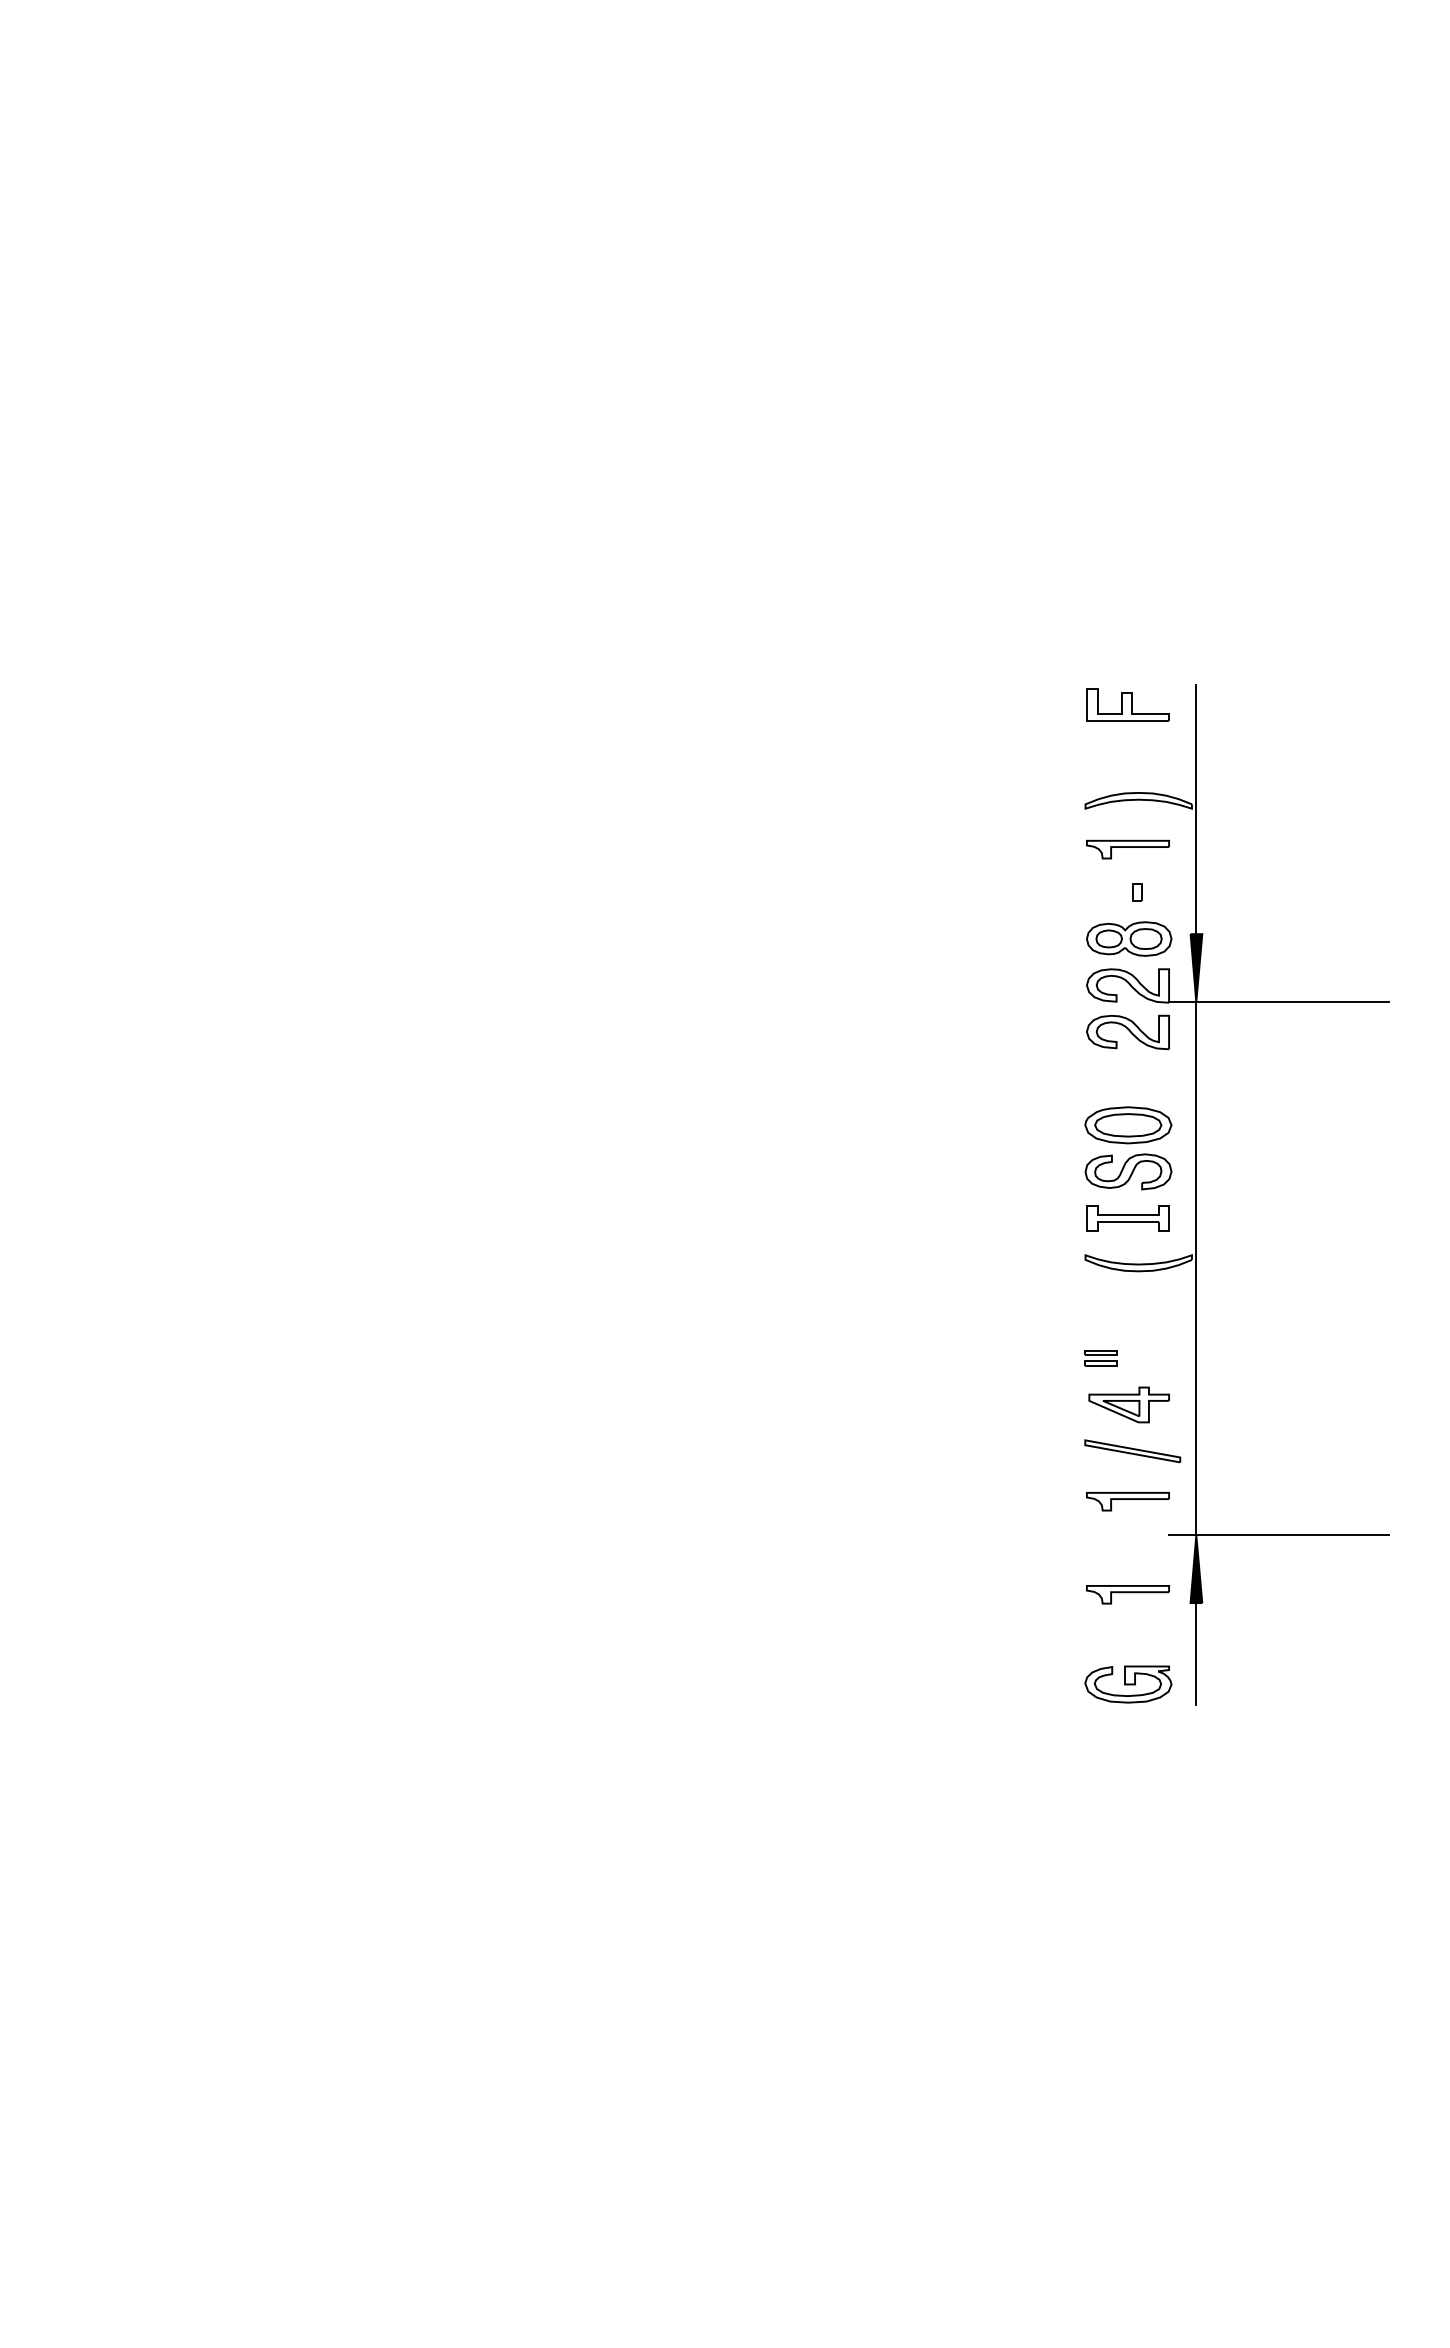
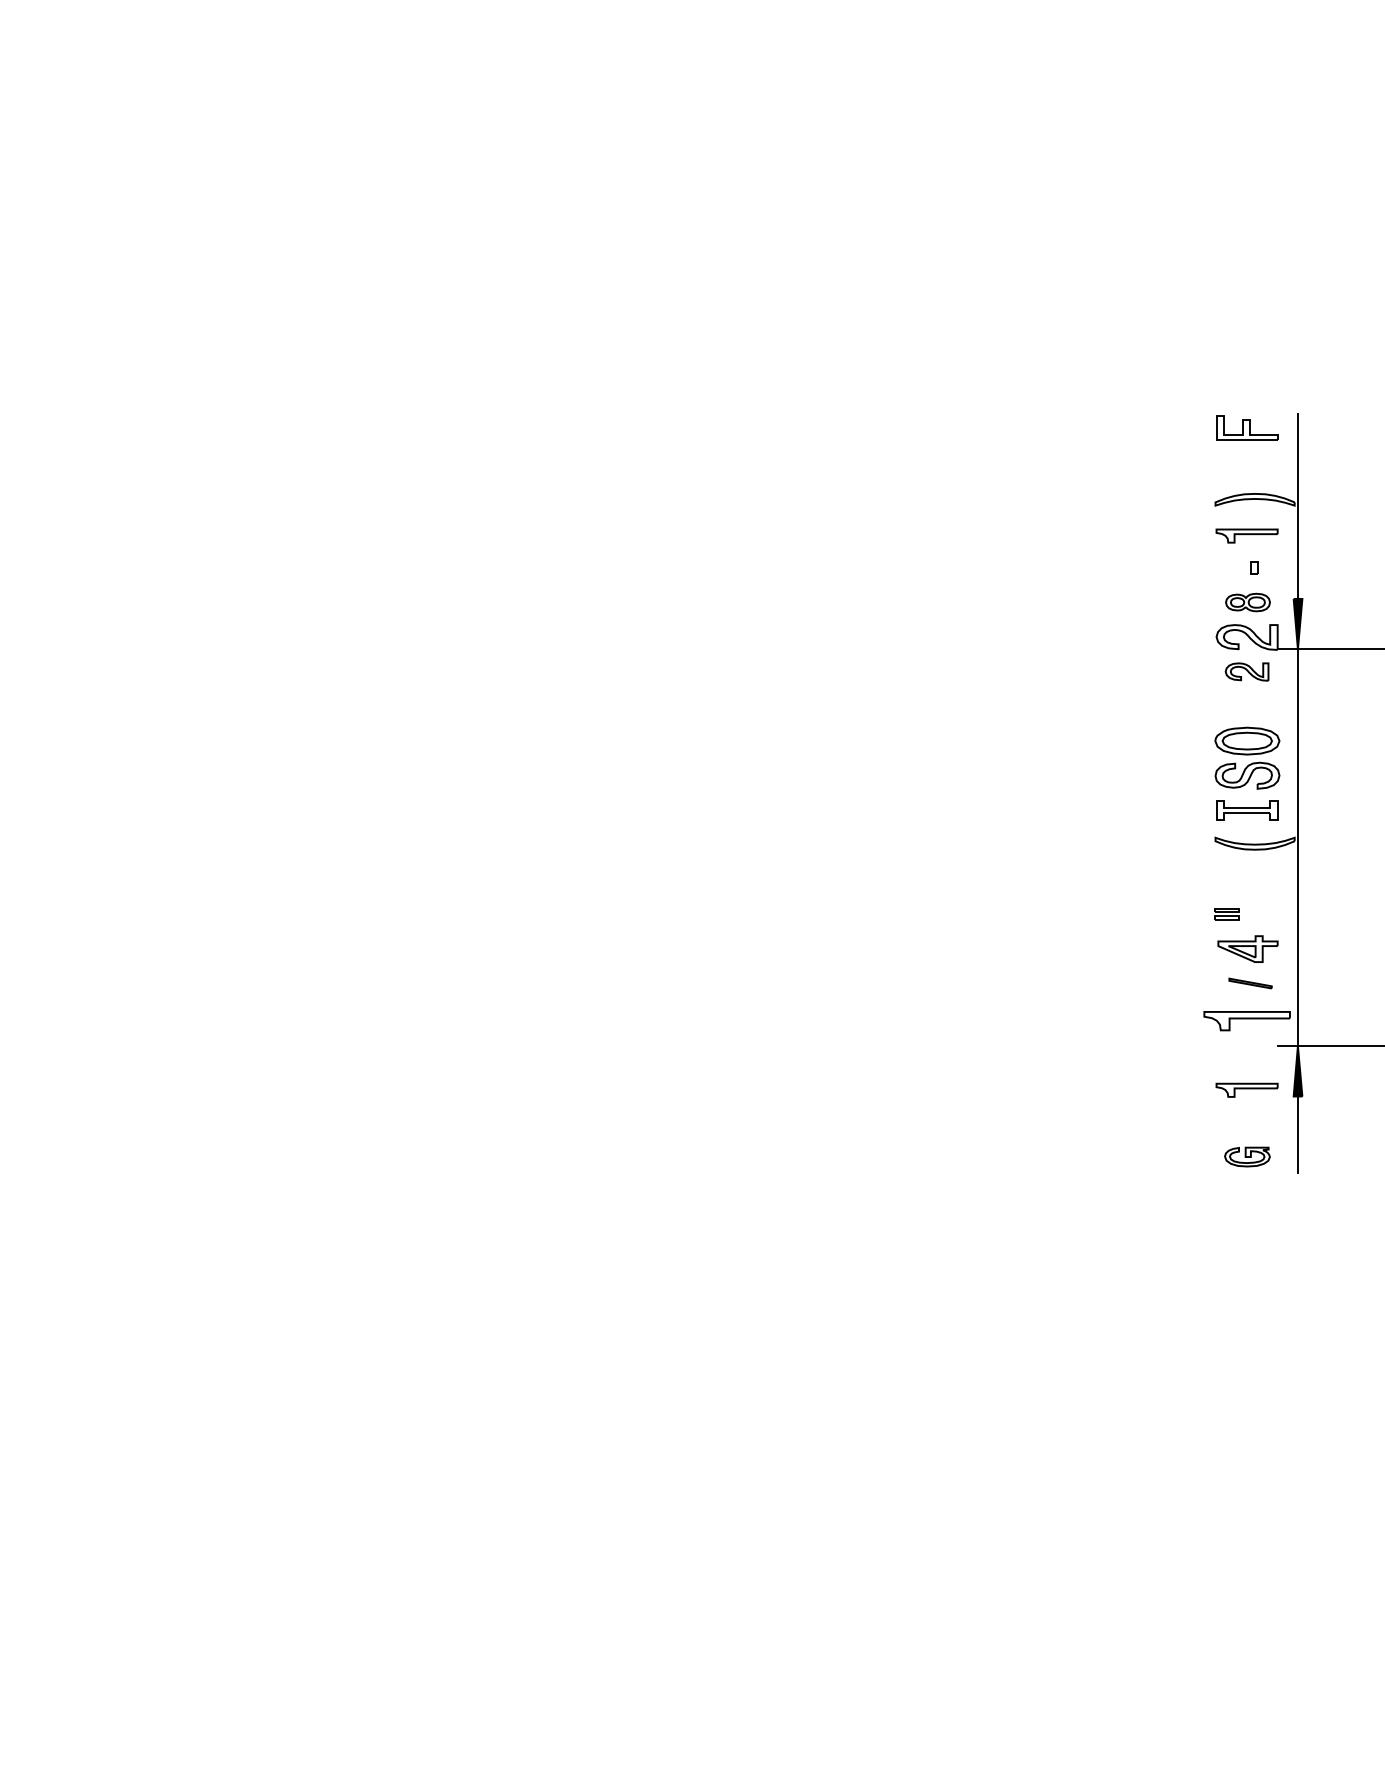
part: (1128, 938) -> (1247, 602), size x0.7
part: (1127, 1031) -> (1246, 671), size x0.7
part: (1132, 1451) -> (1250, 983), size x0.6
part: (1127, 1500) -> (1246, 1020), size x1.4
part: (1128, 1683) -> (1247, 1156), size x0.7

